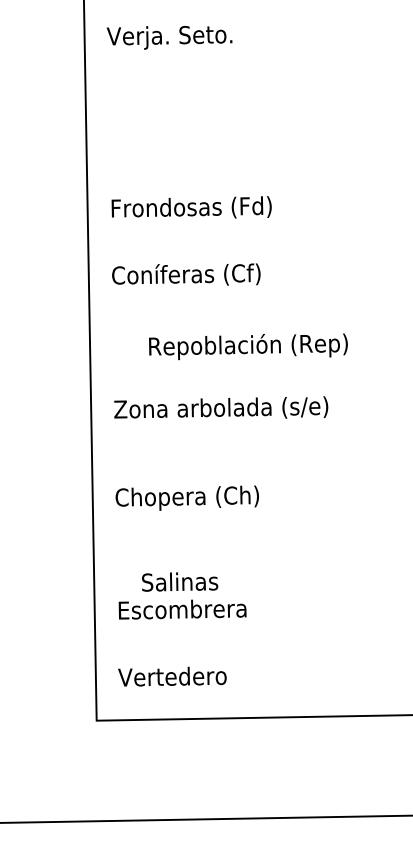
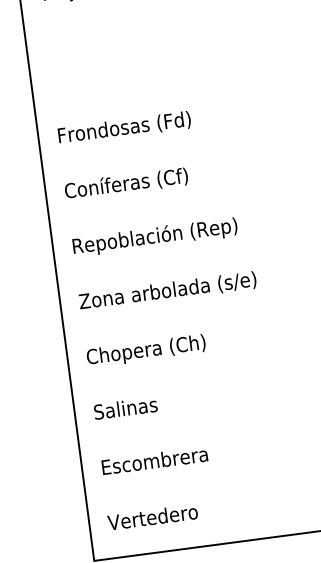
text: (248, 346) -> (155, 237), moved
text: (186, 497) -> (145, 350), moved
text: (180, 581) -> (126, 407), moved

